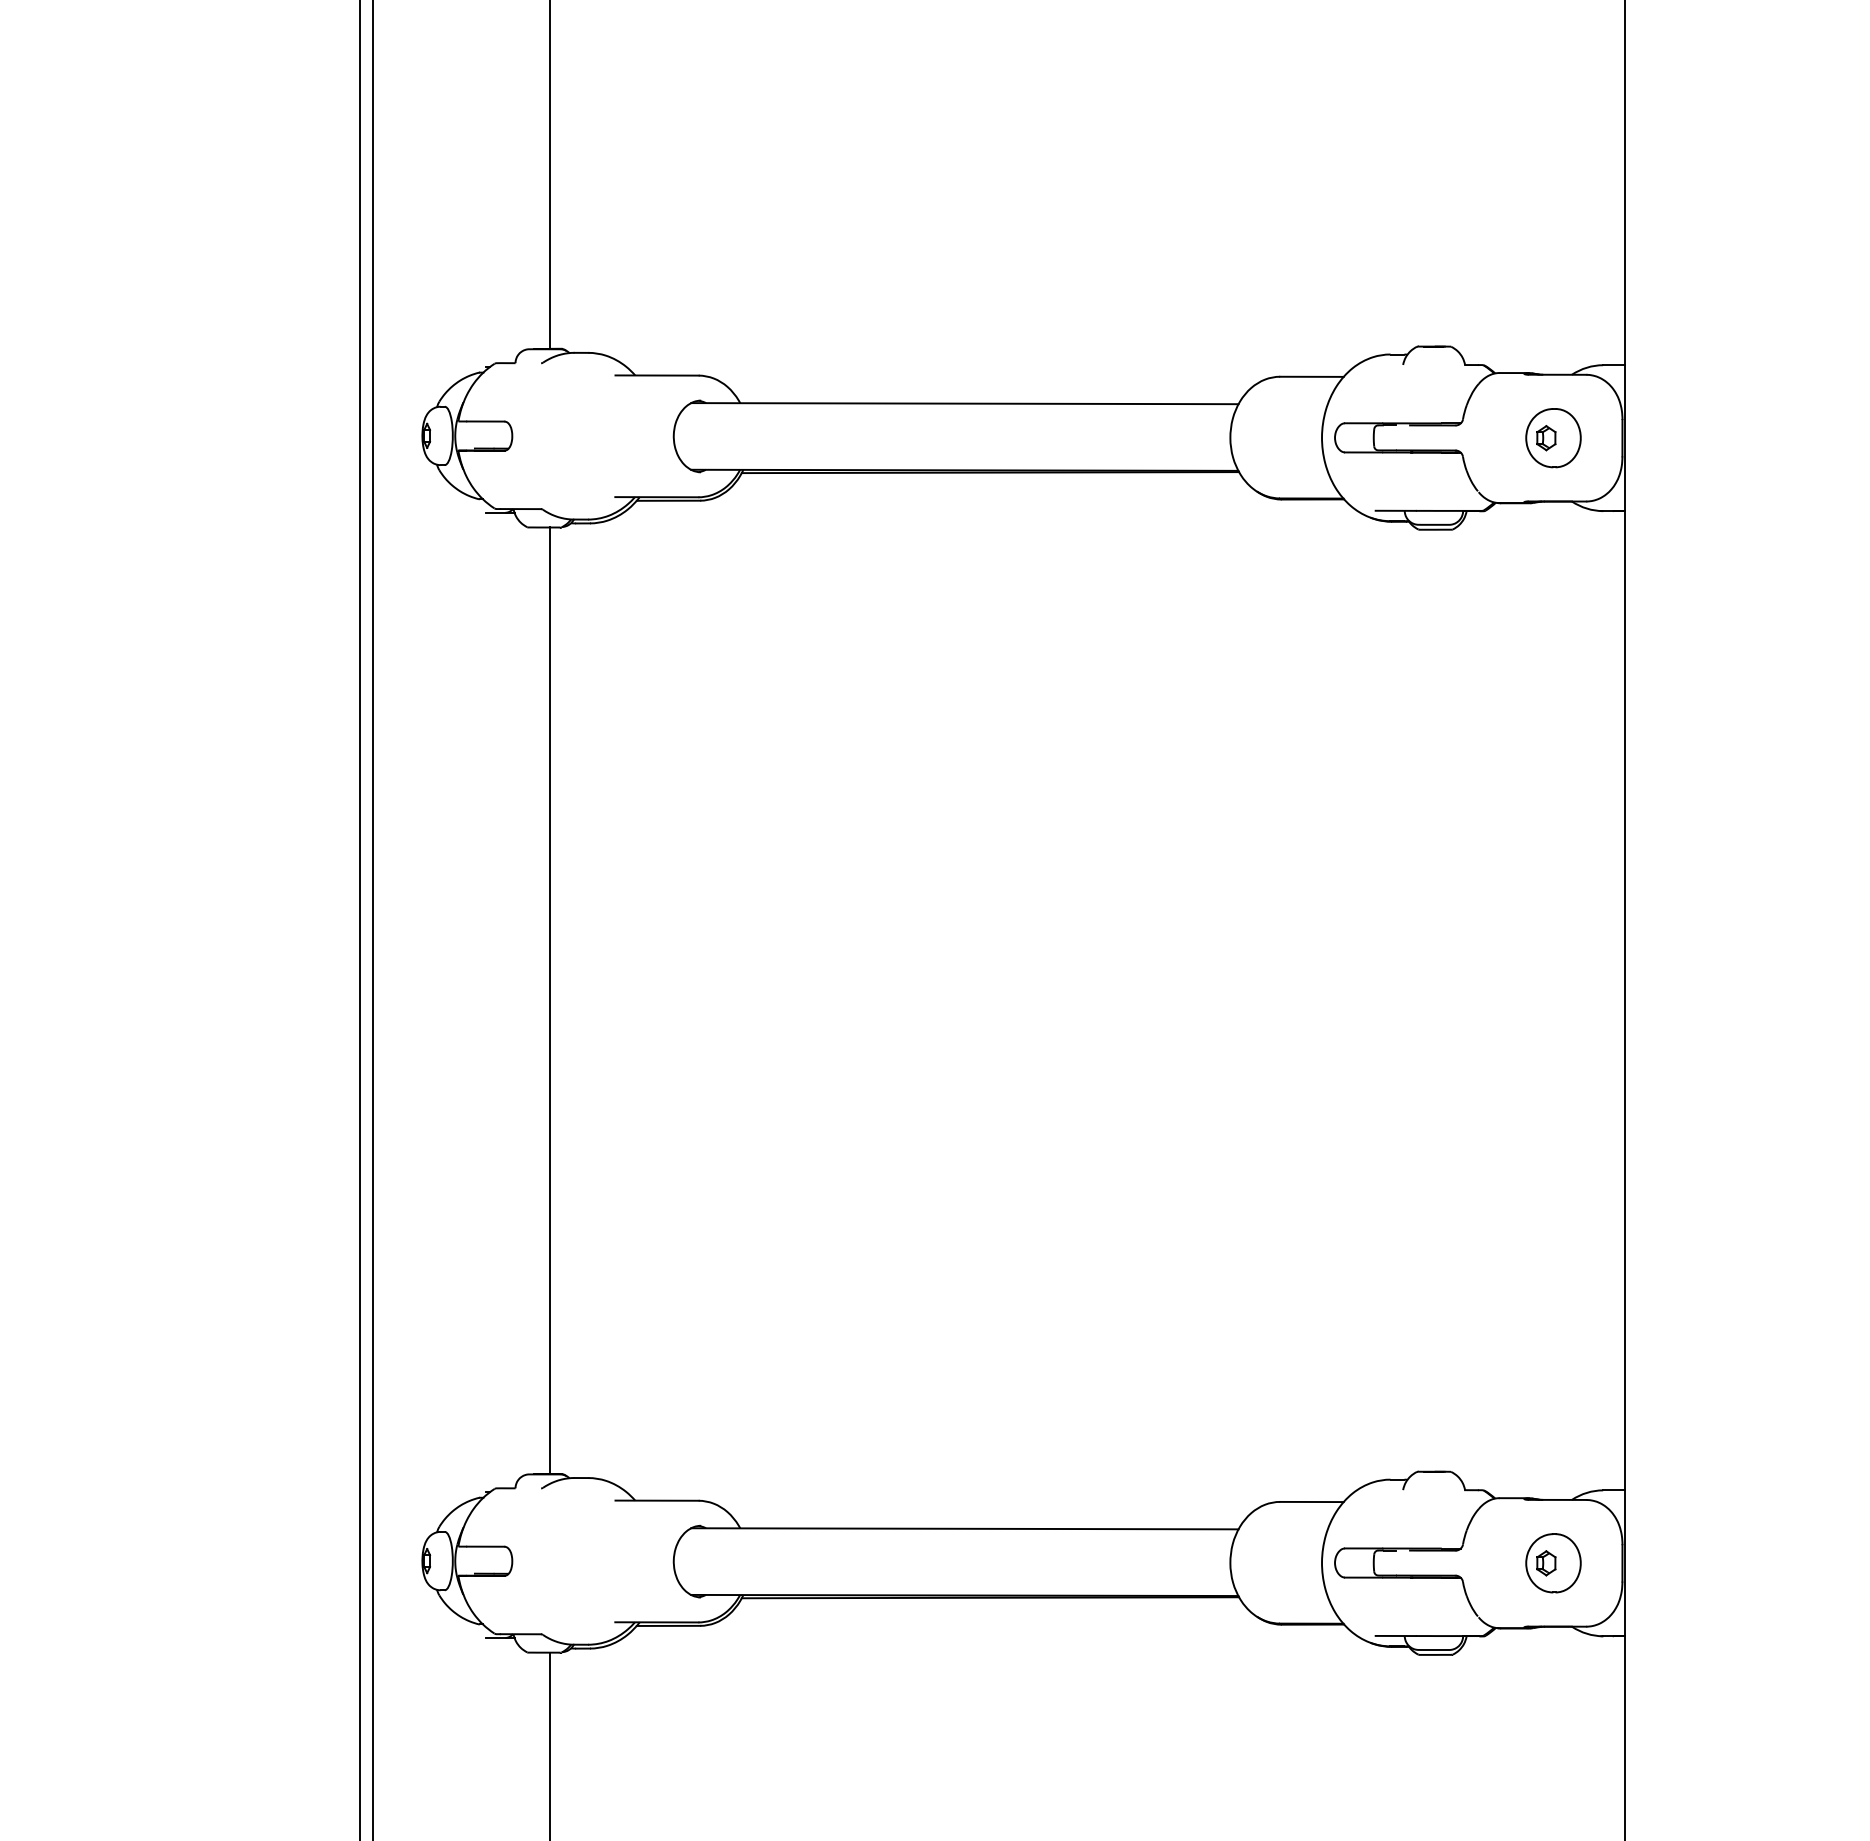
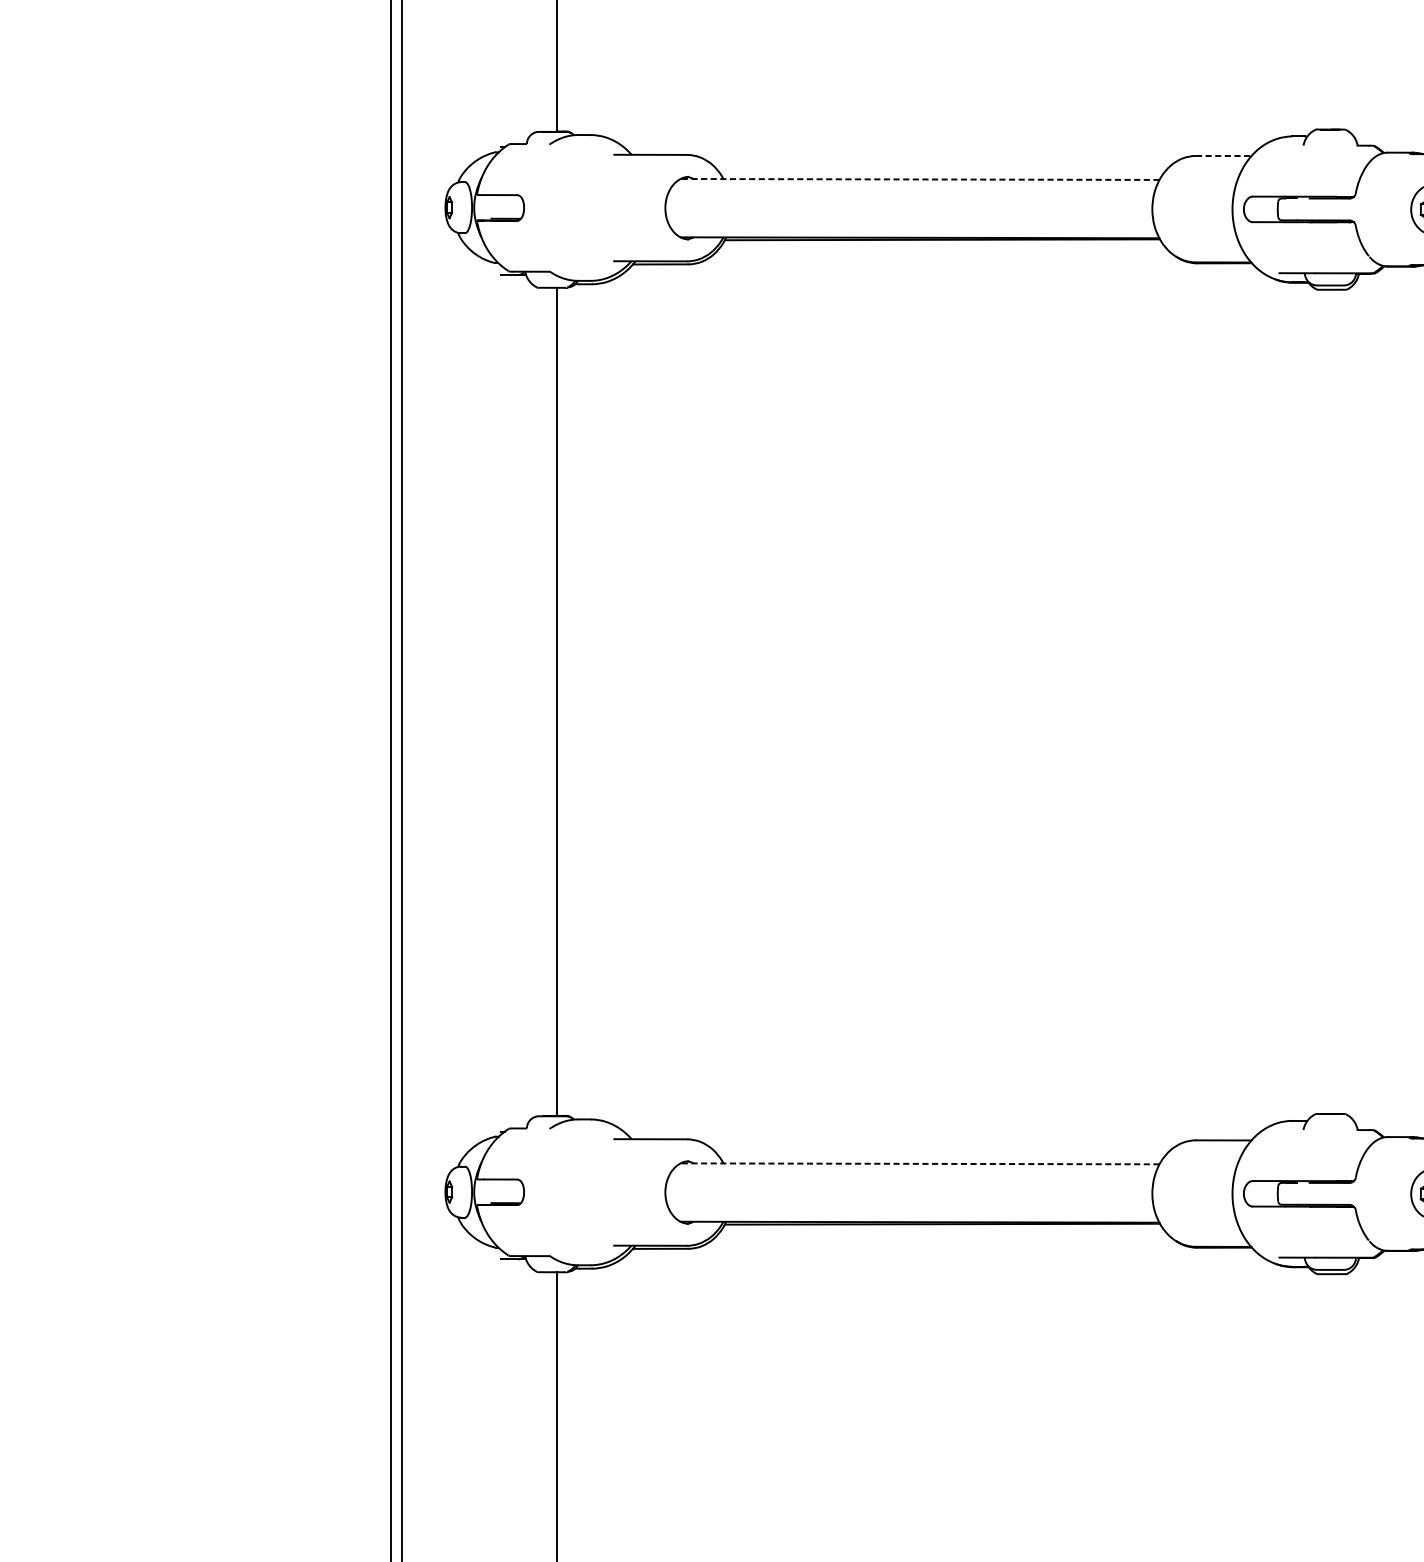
line: (1311, 376) -> (1223, 155), solid -> dashed
line: (964, 403) -> (919, 179), solid -> dashed
line: (964, 1528) -> (919, 1163), solid -> dashed

